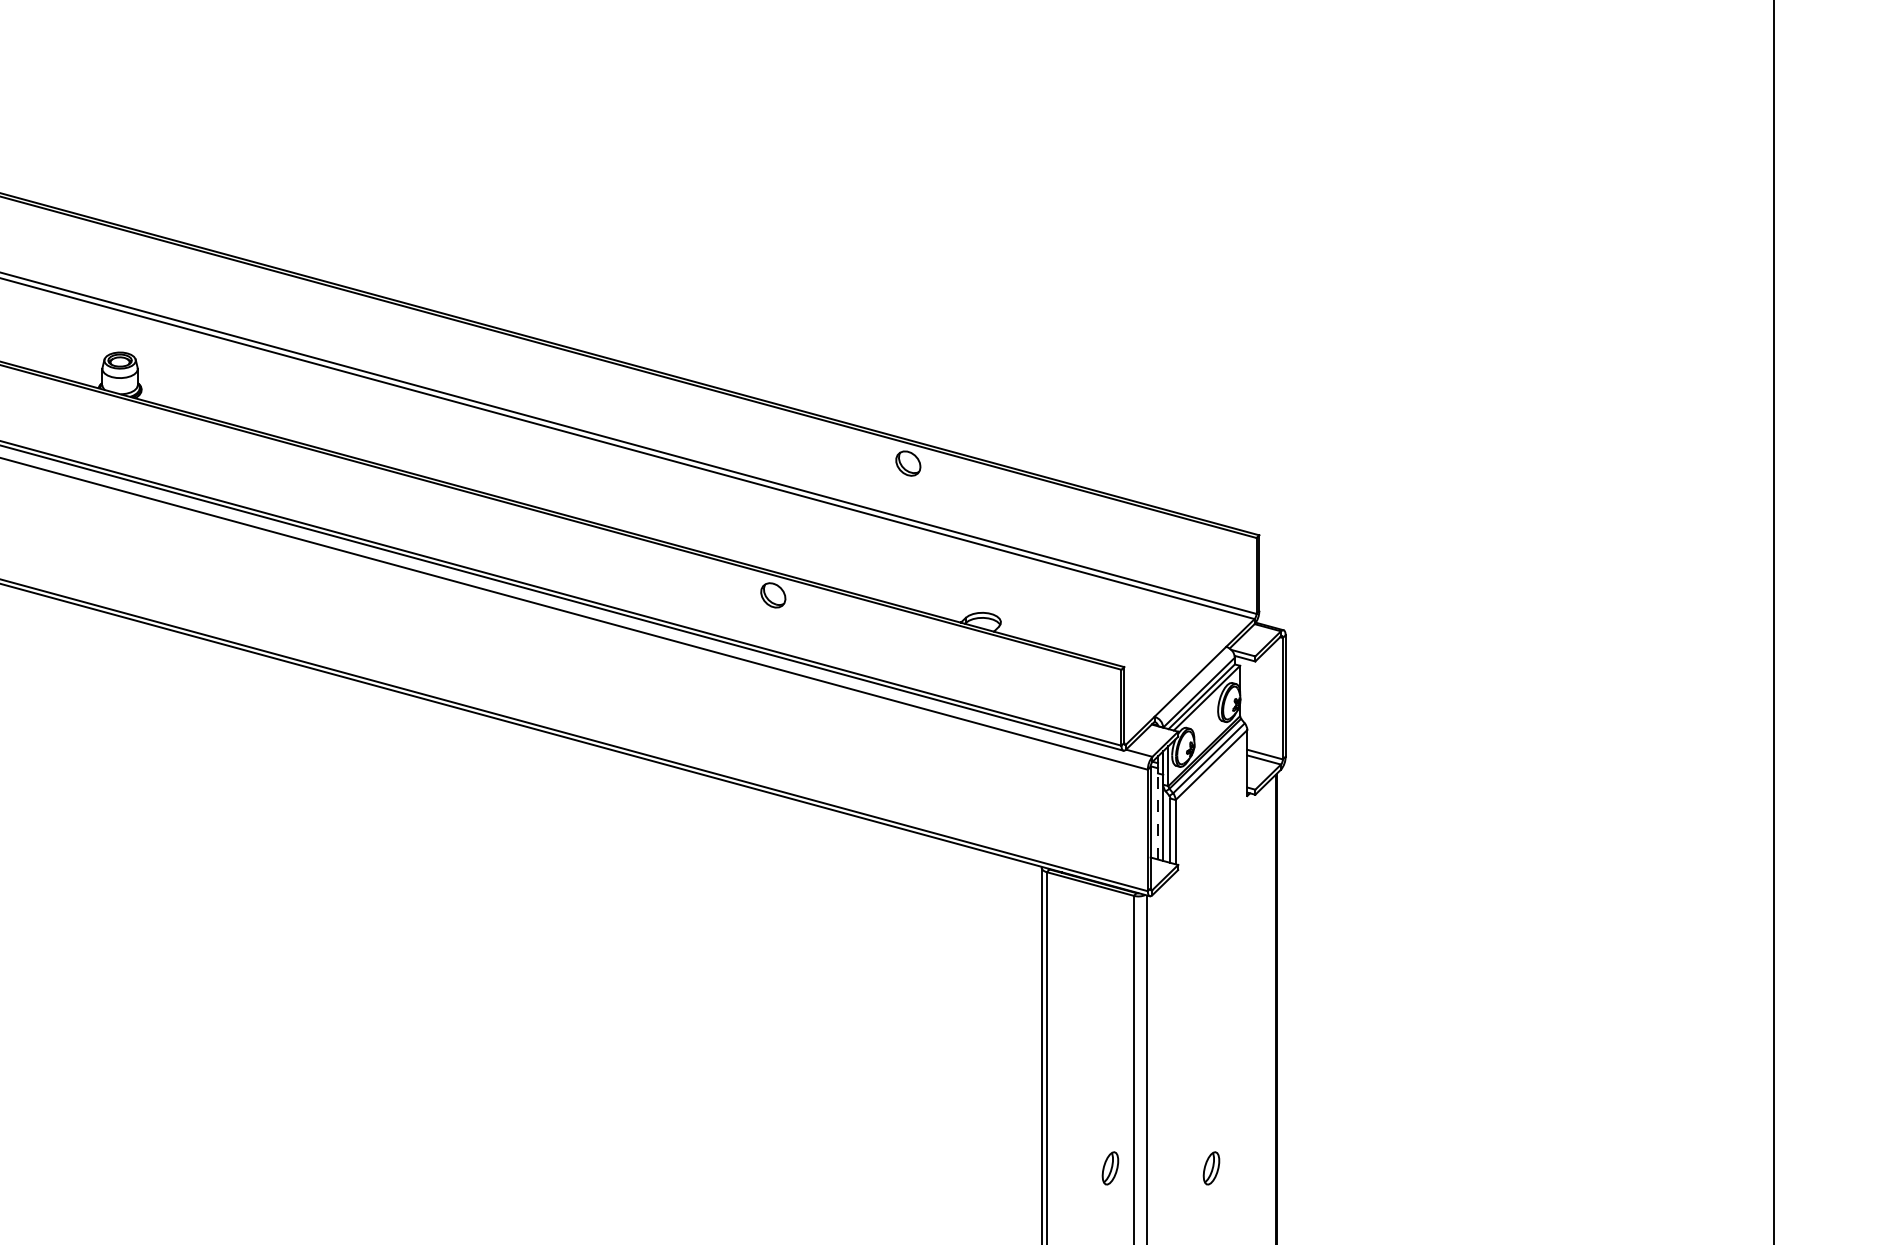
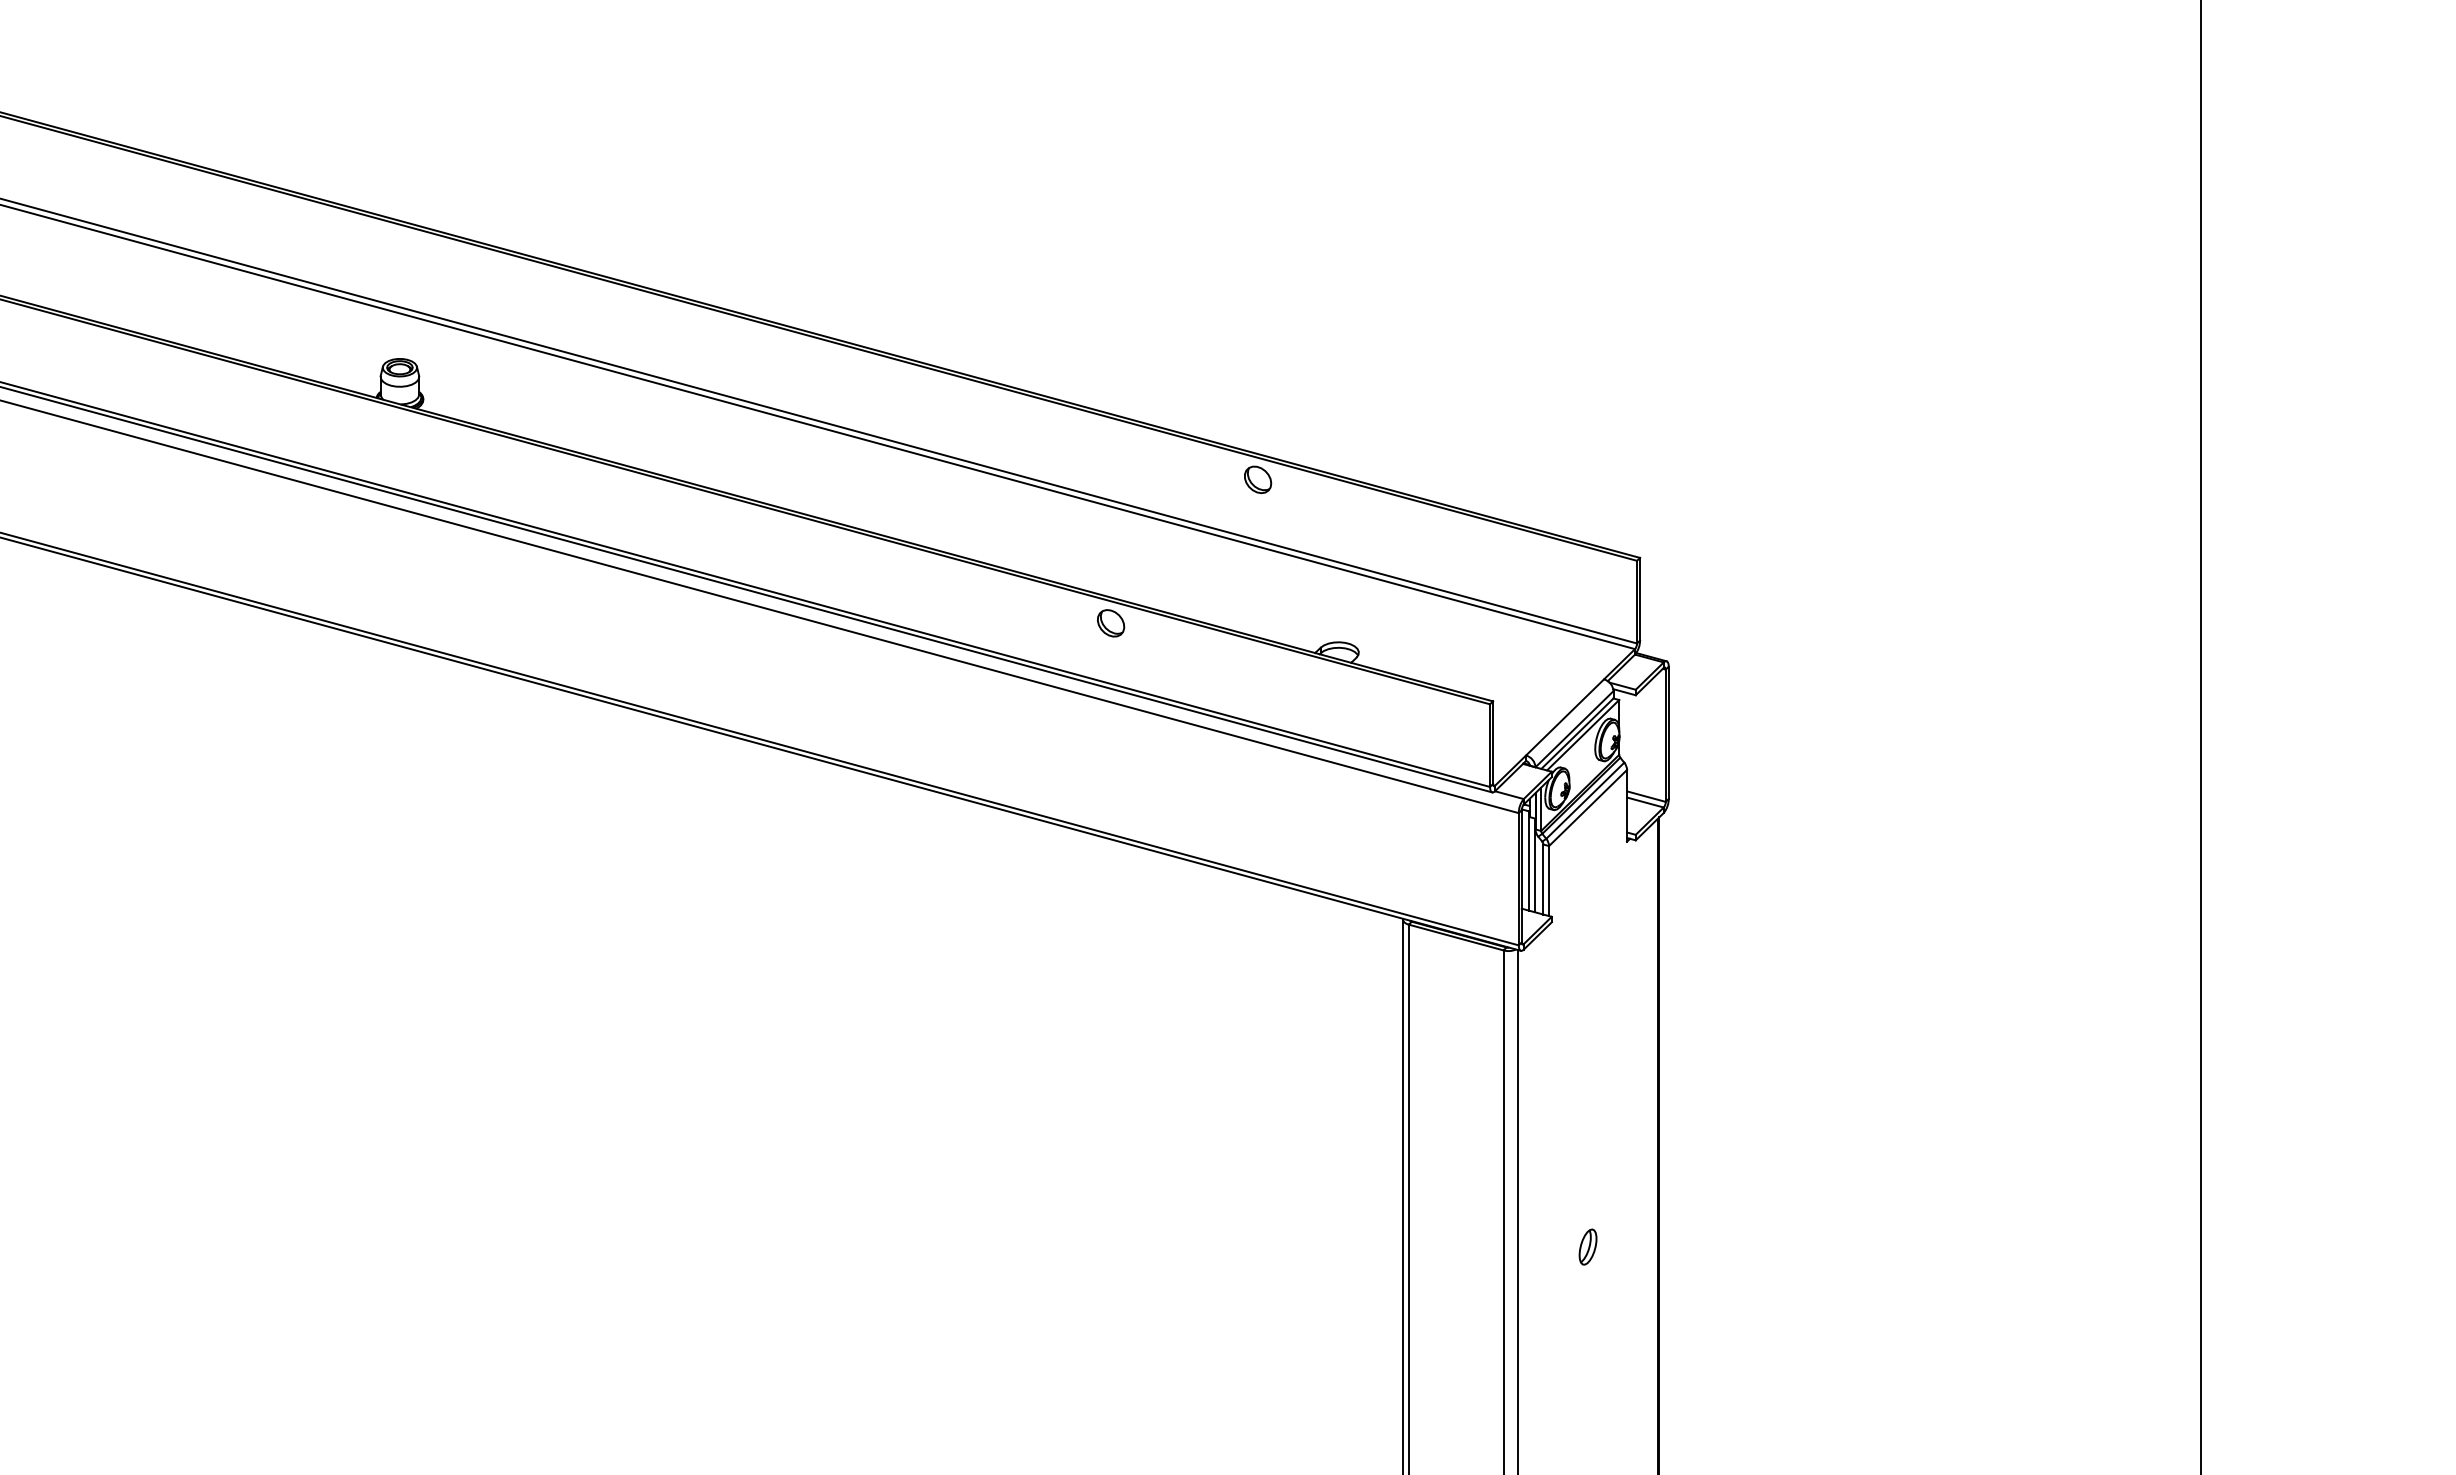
line: (1157, 814) -> (1529, 861), dashed -> solid
part: (1109, 1167) -> (1477, 1246), removed

